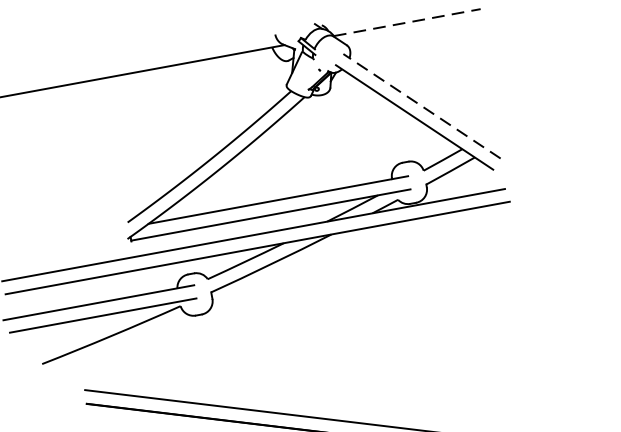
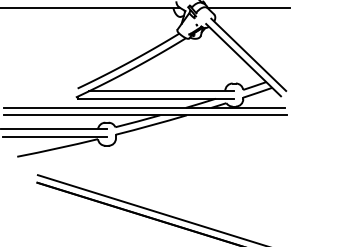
line: (408, 23) -> (249, 8), dashed -> solid
line: (421, 105) -> (248, 54), dashed -> solid

